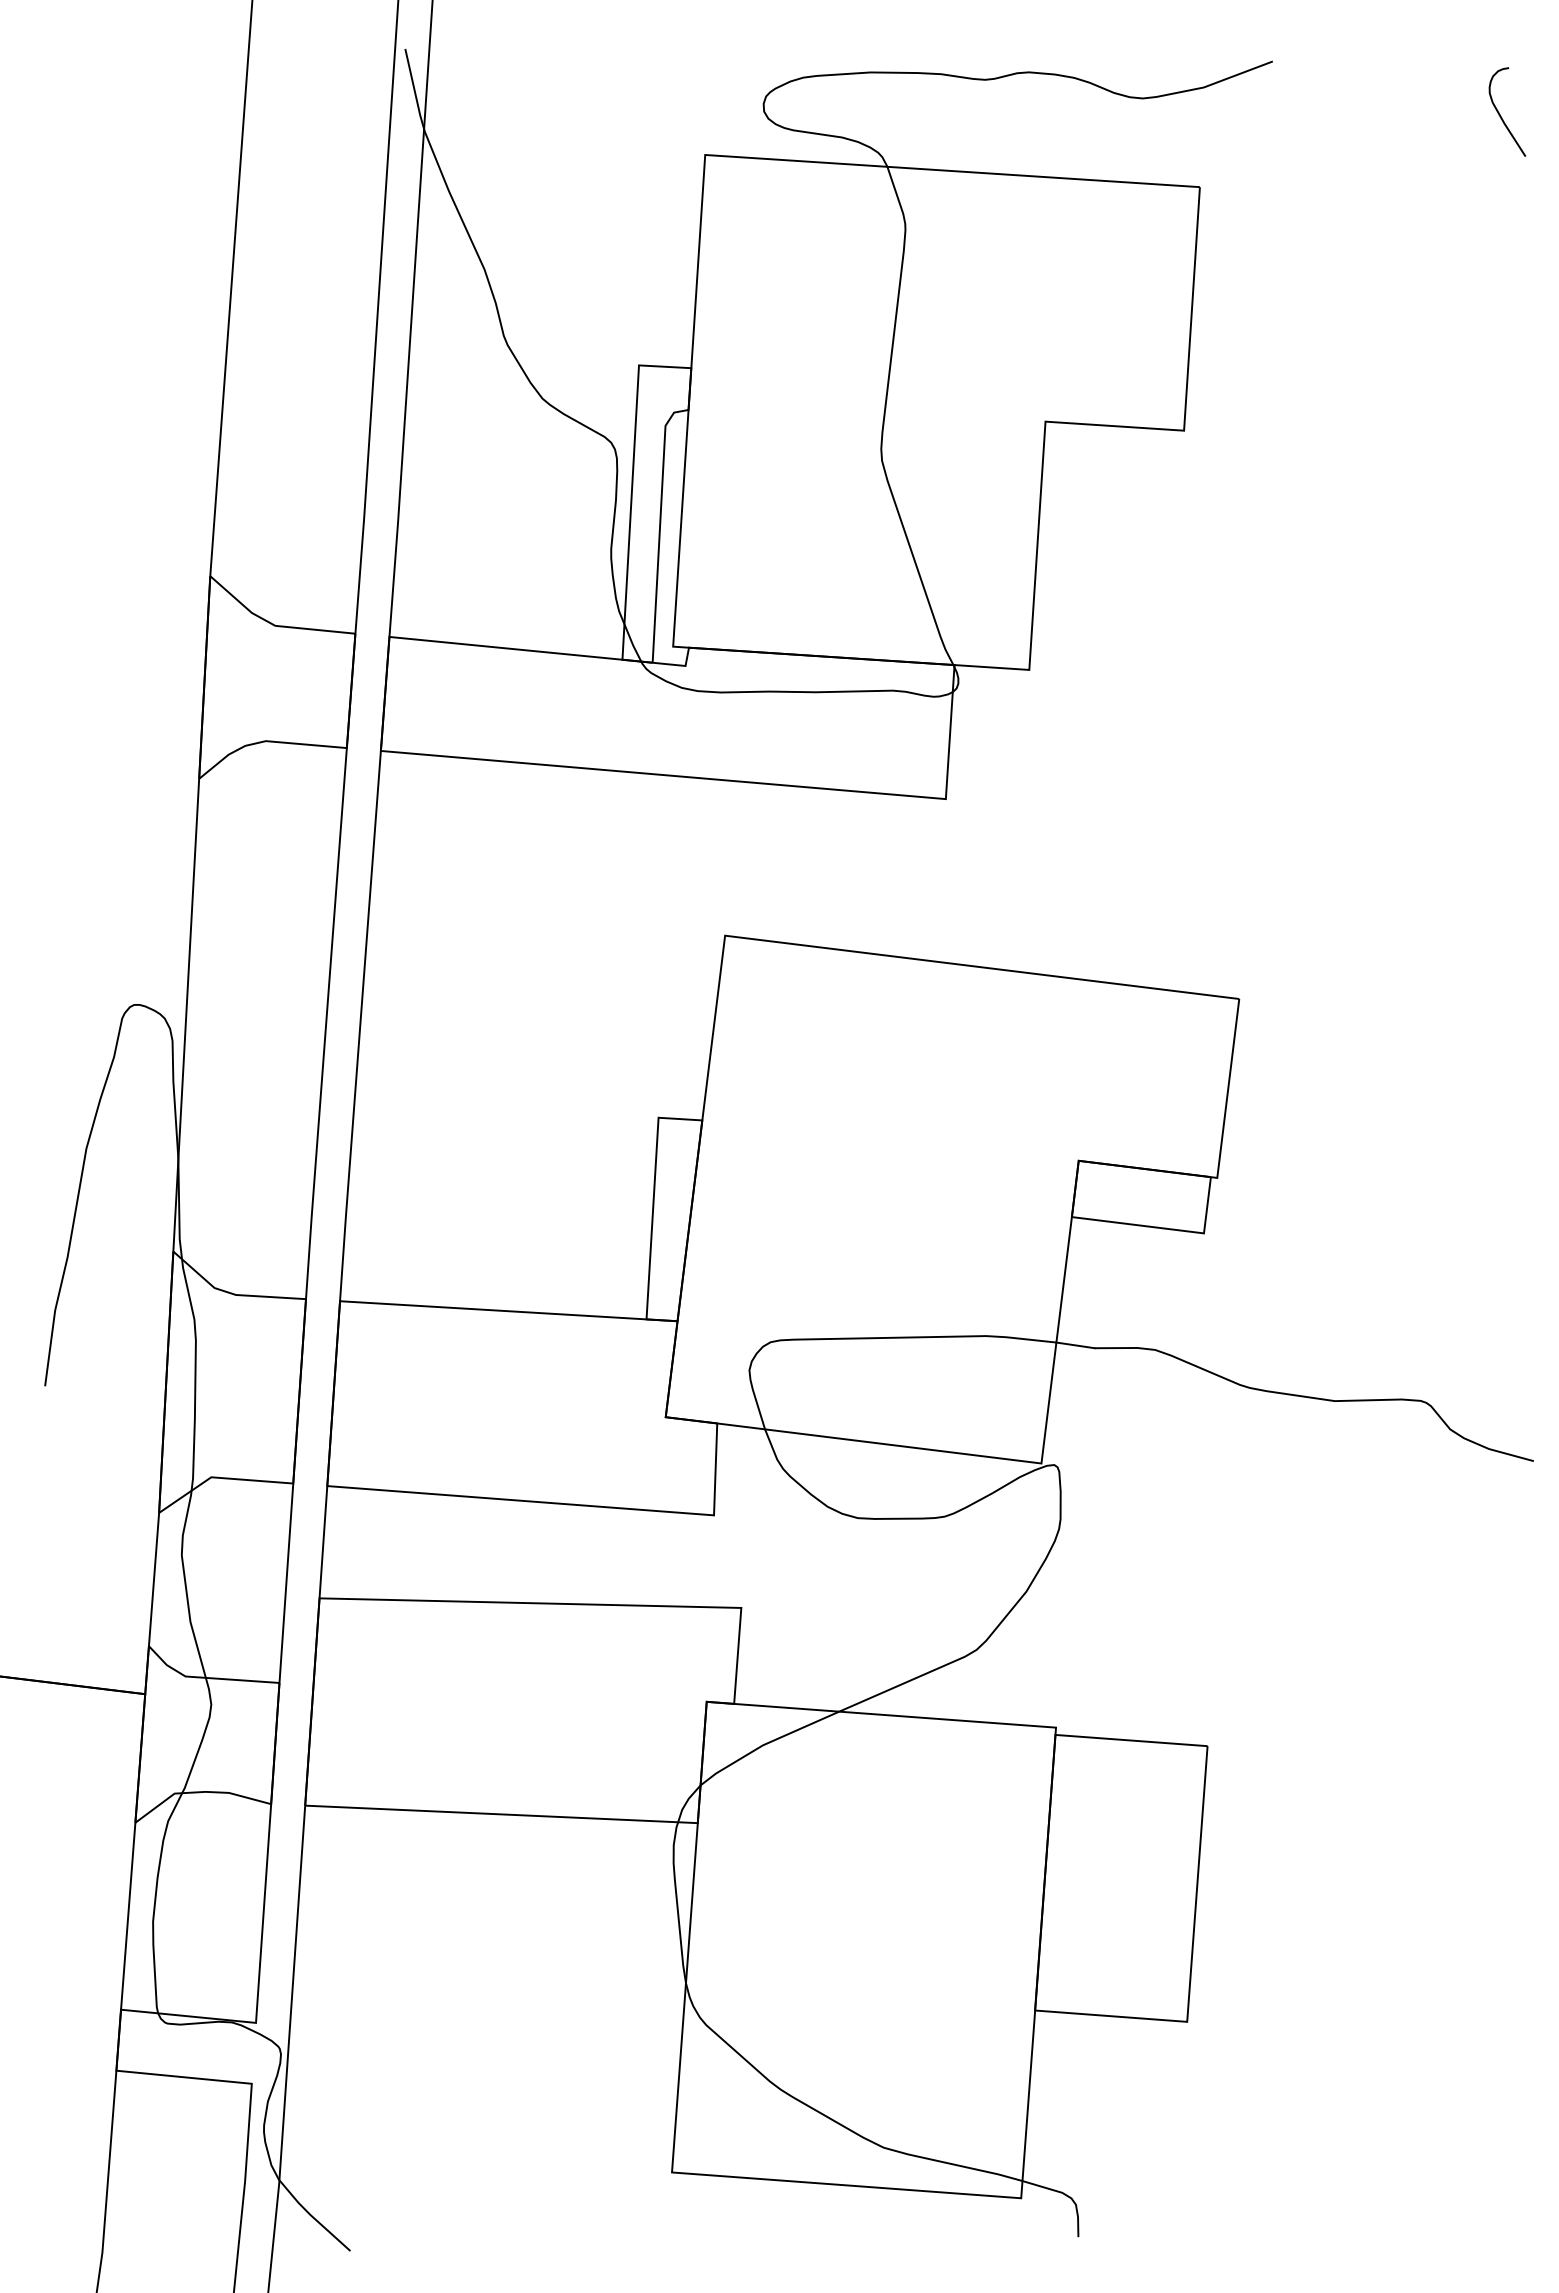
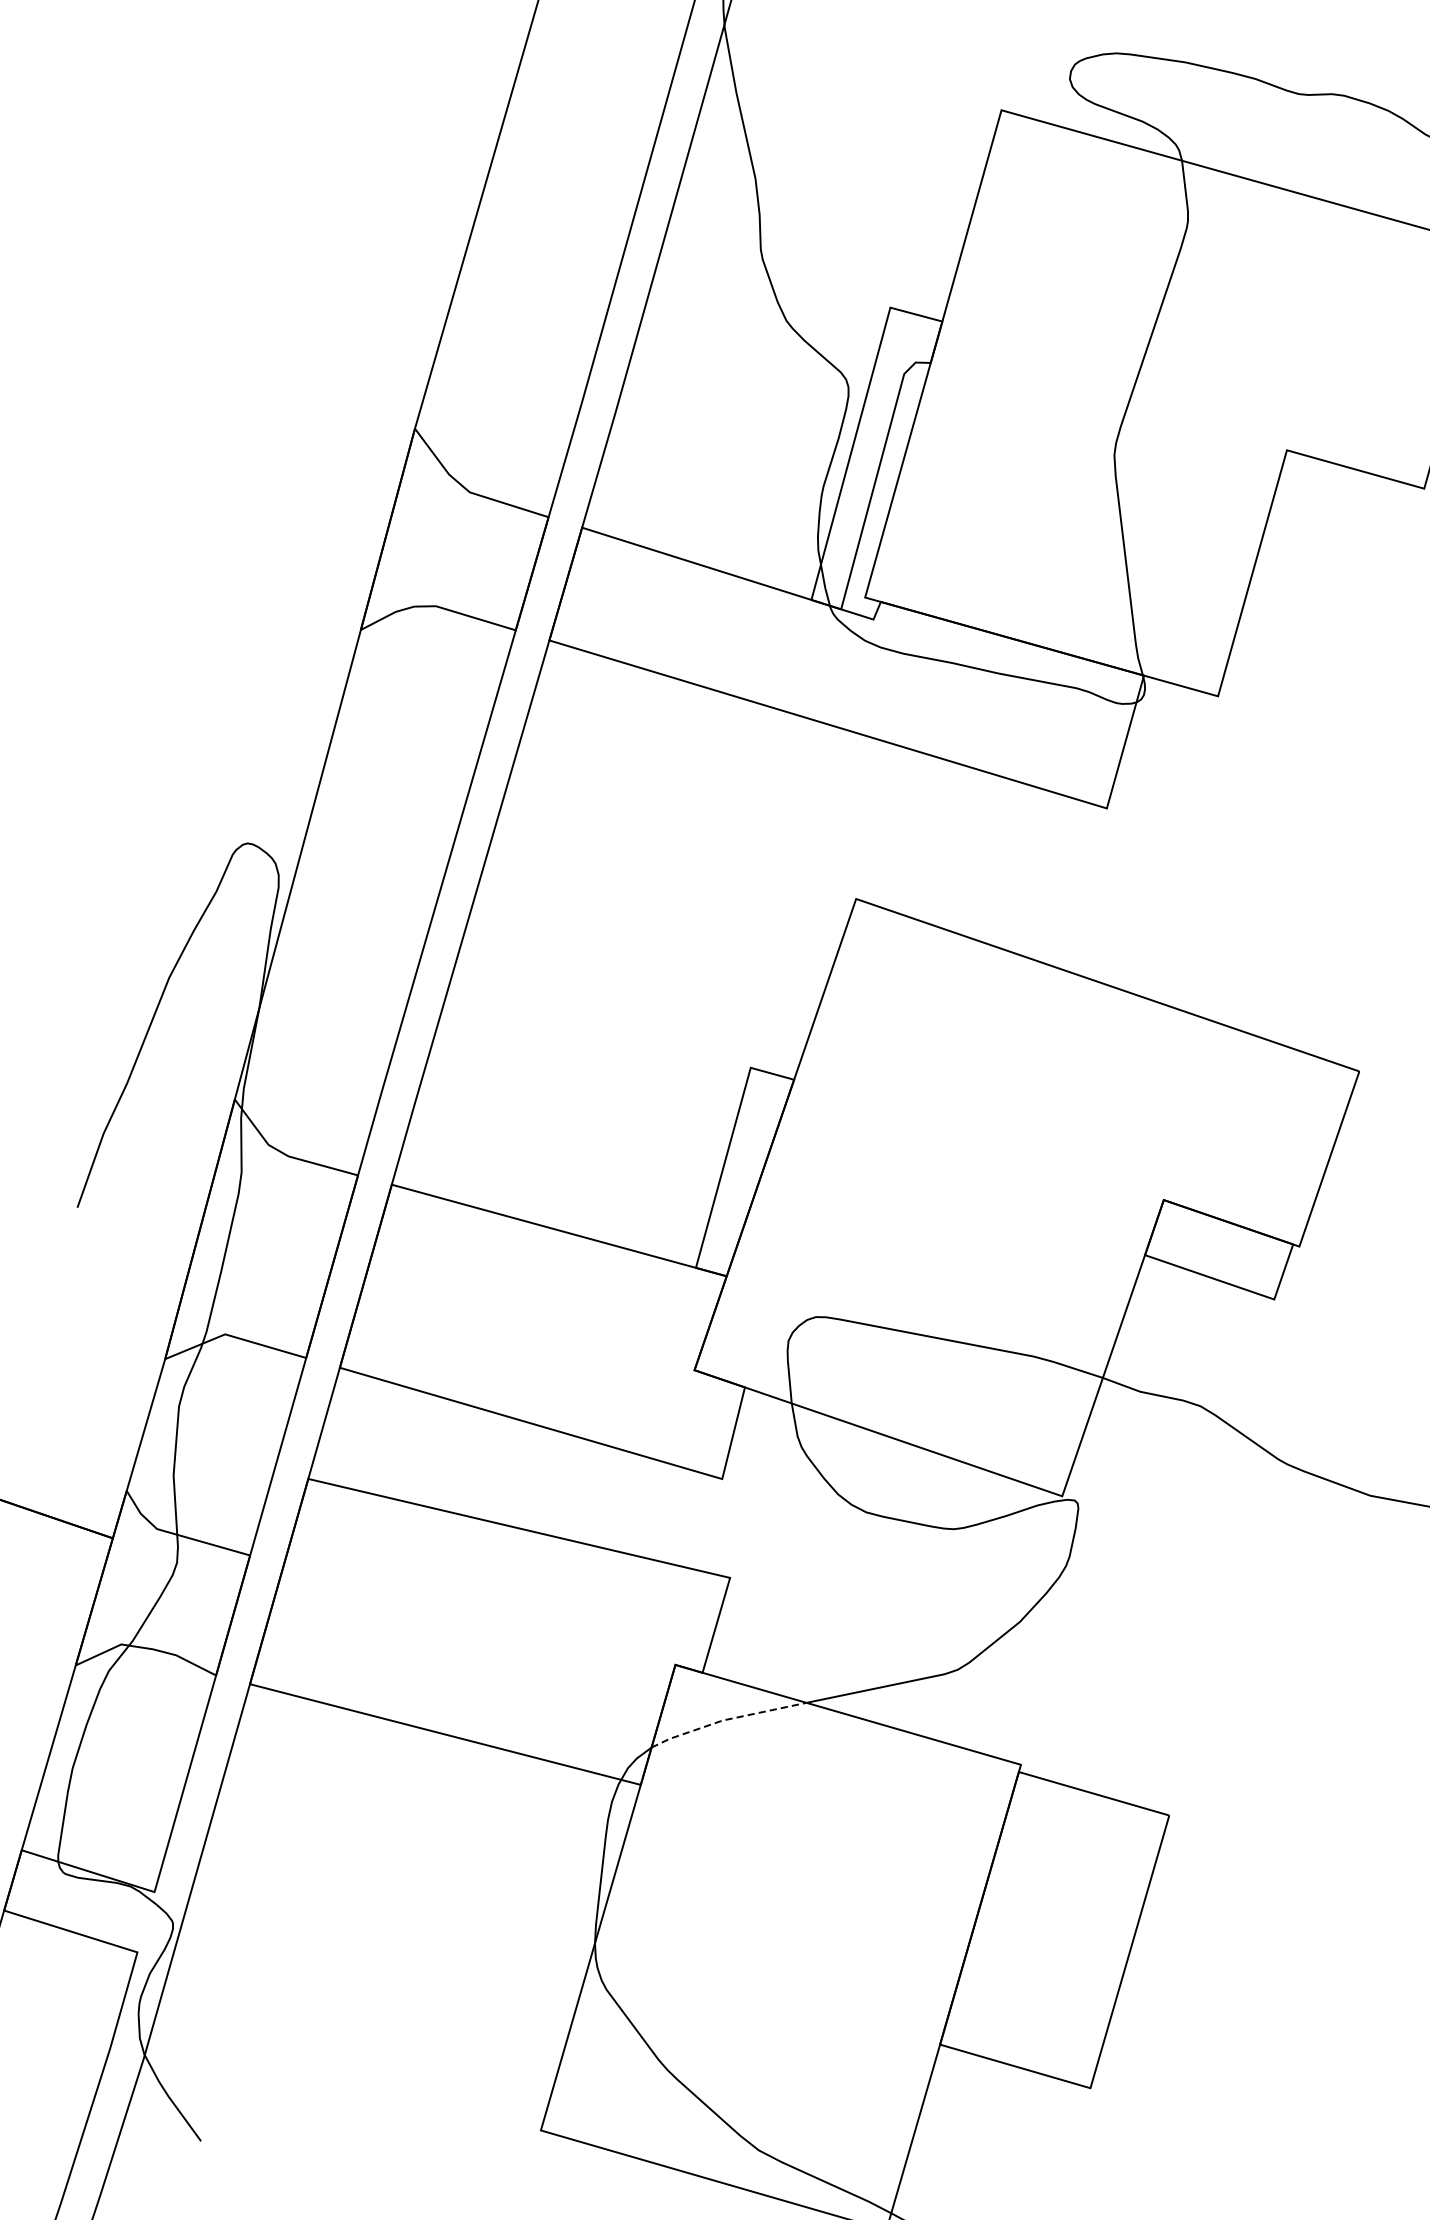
line: (766, 1743) -> (726, 1719), solid -> dashed

